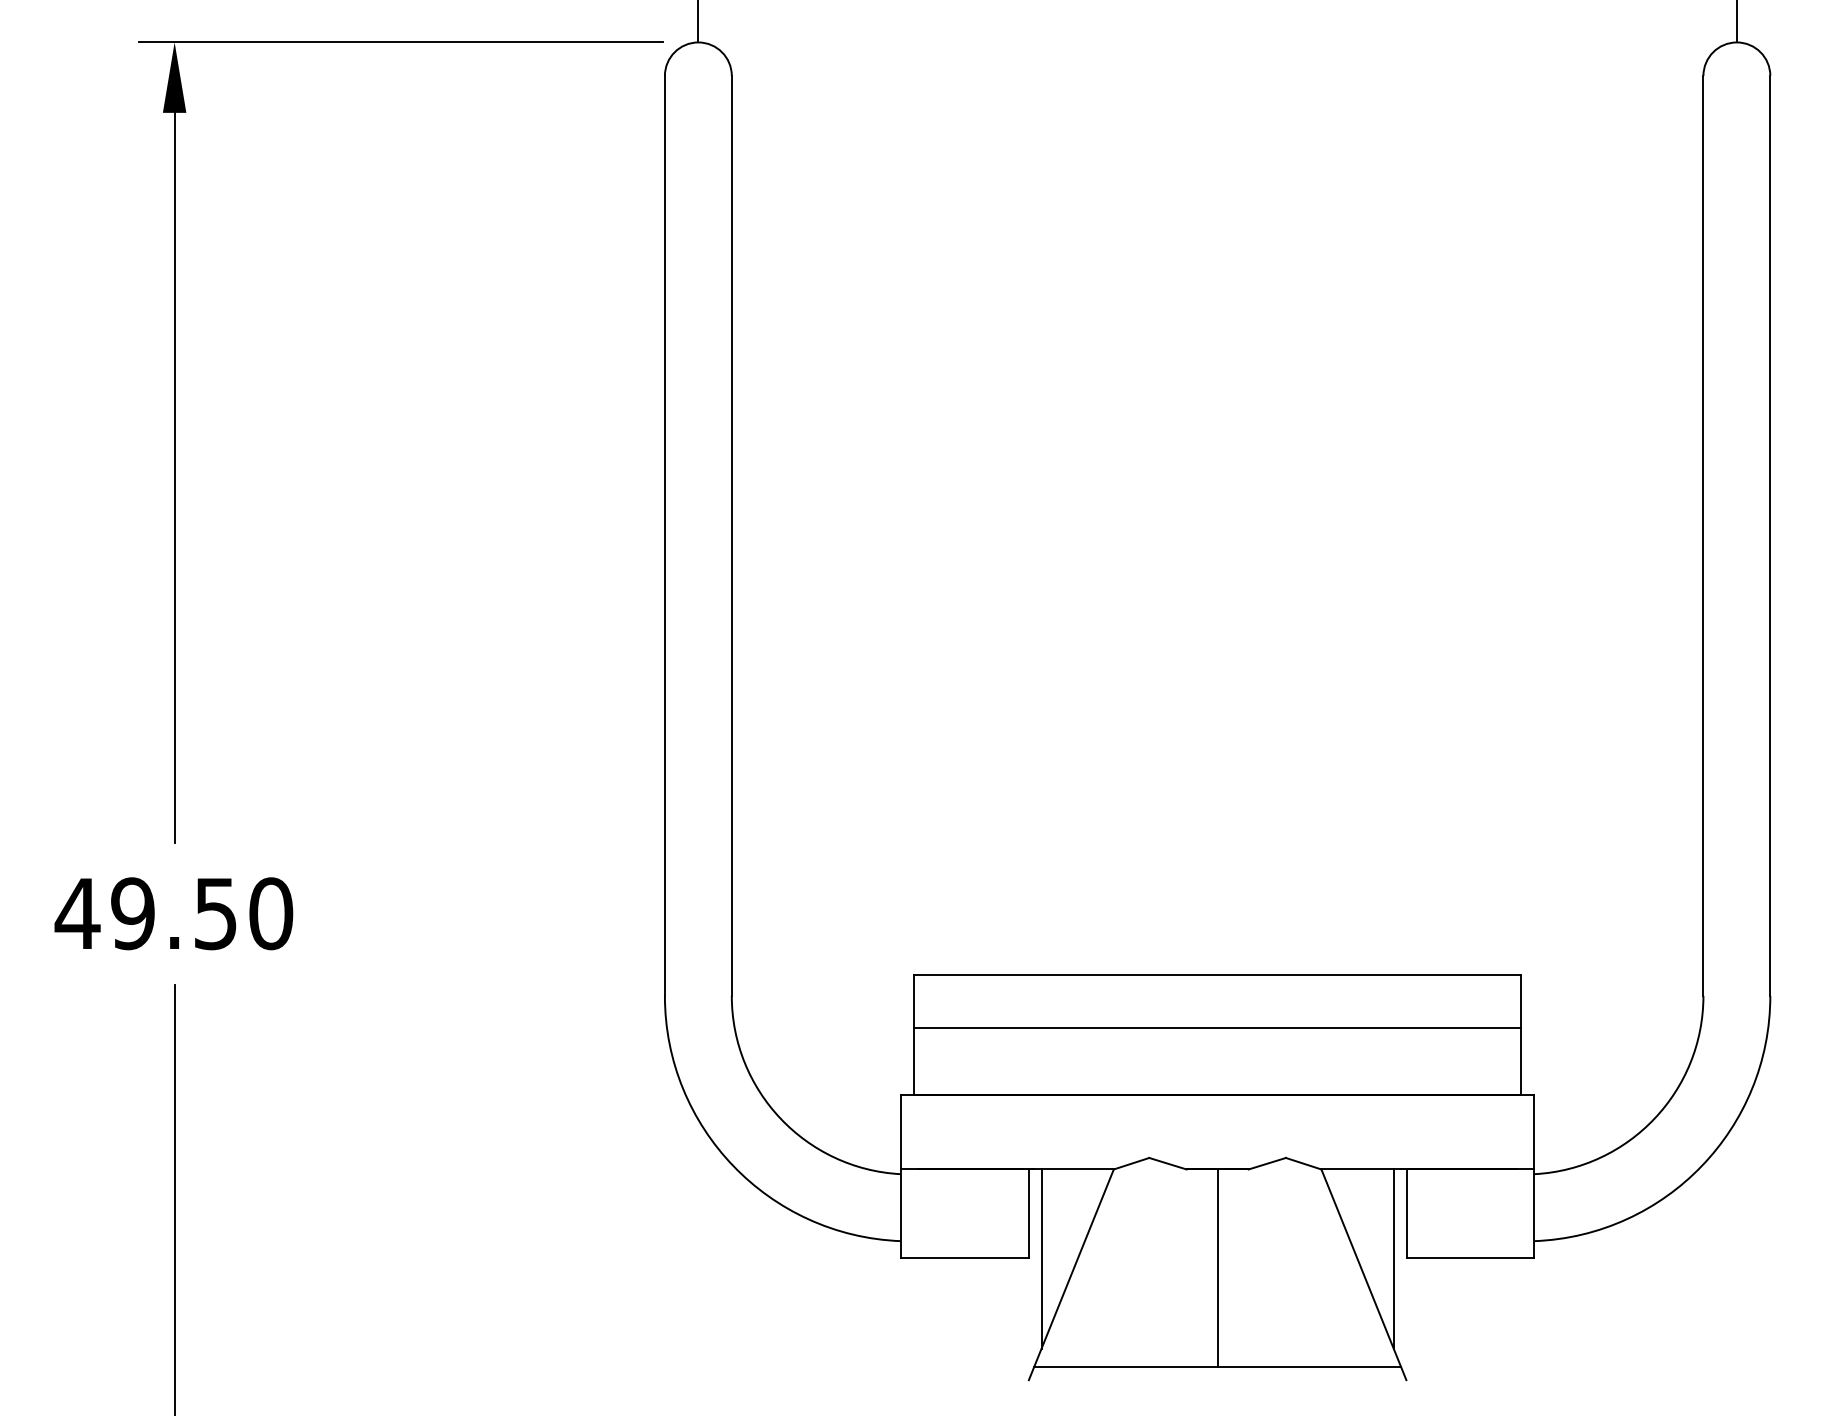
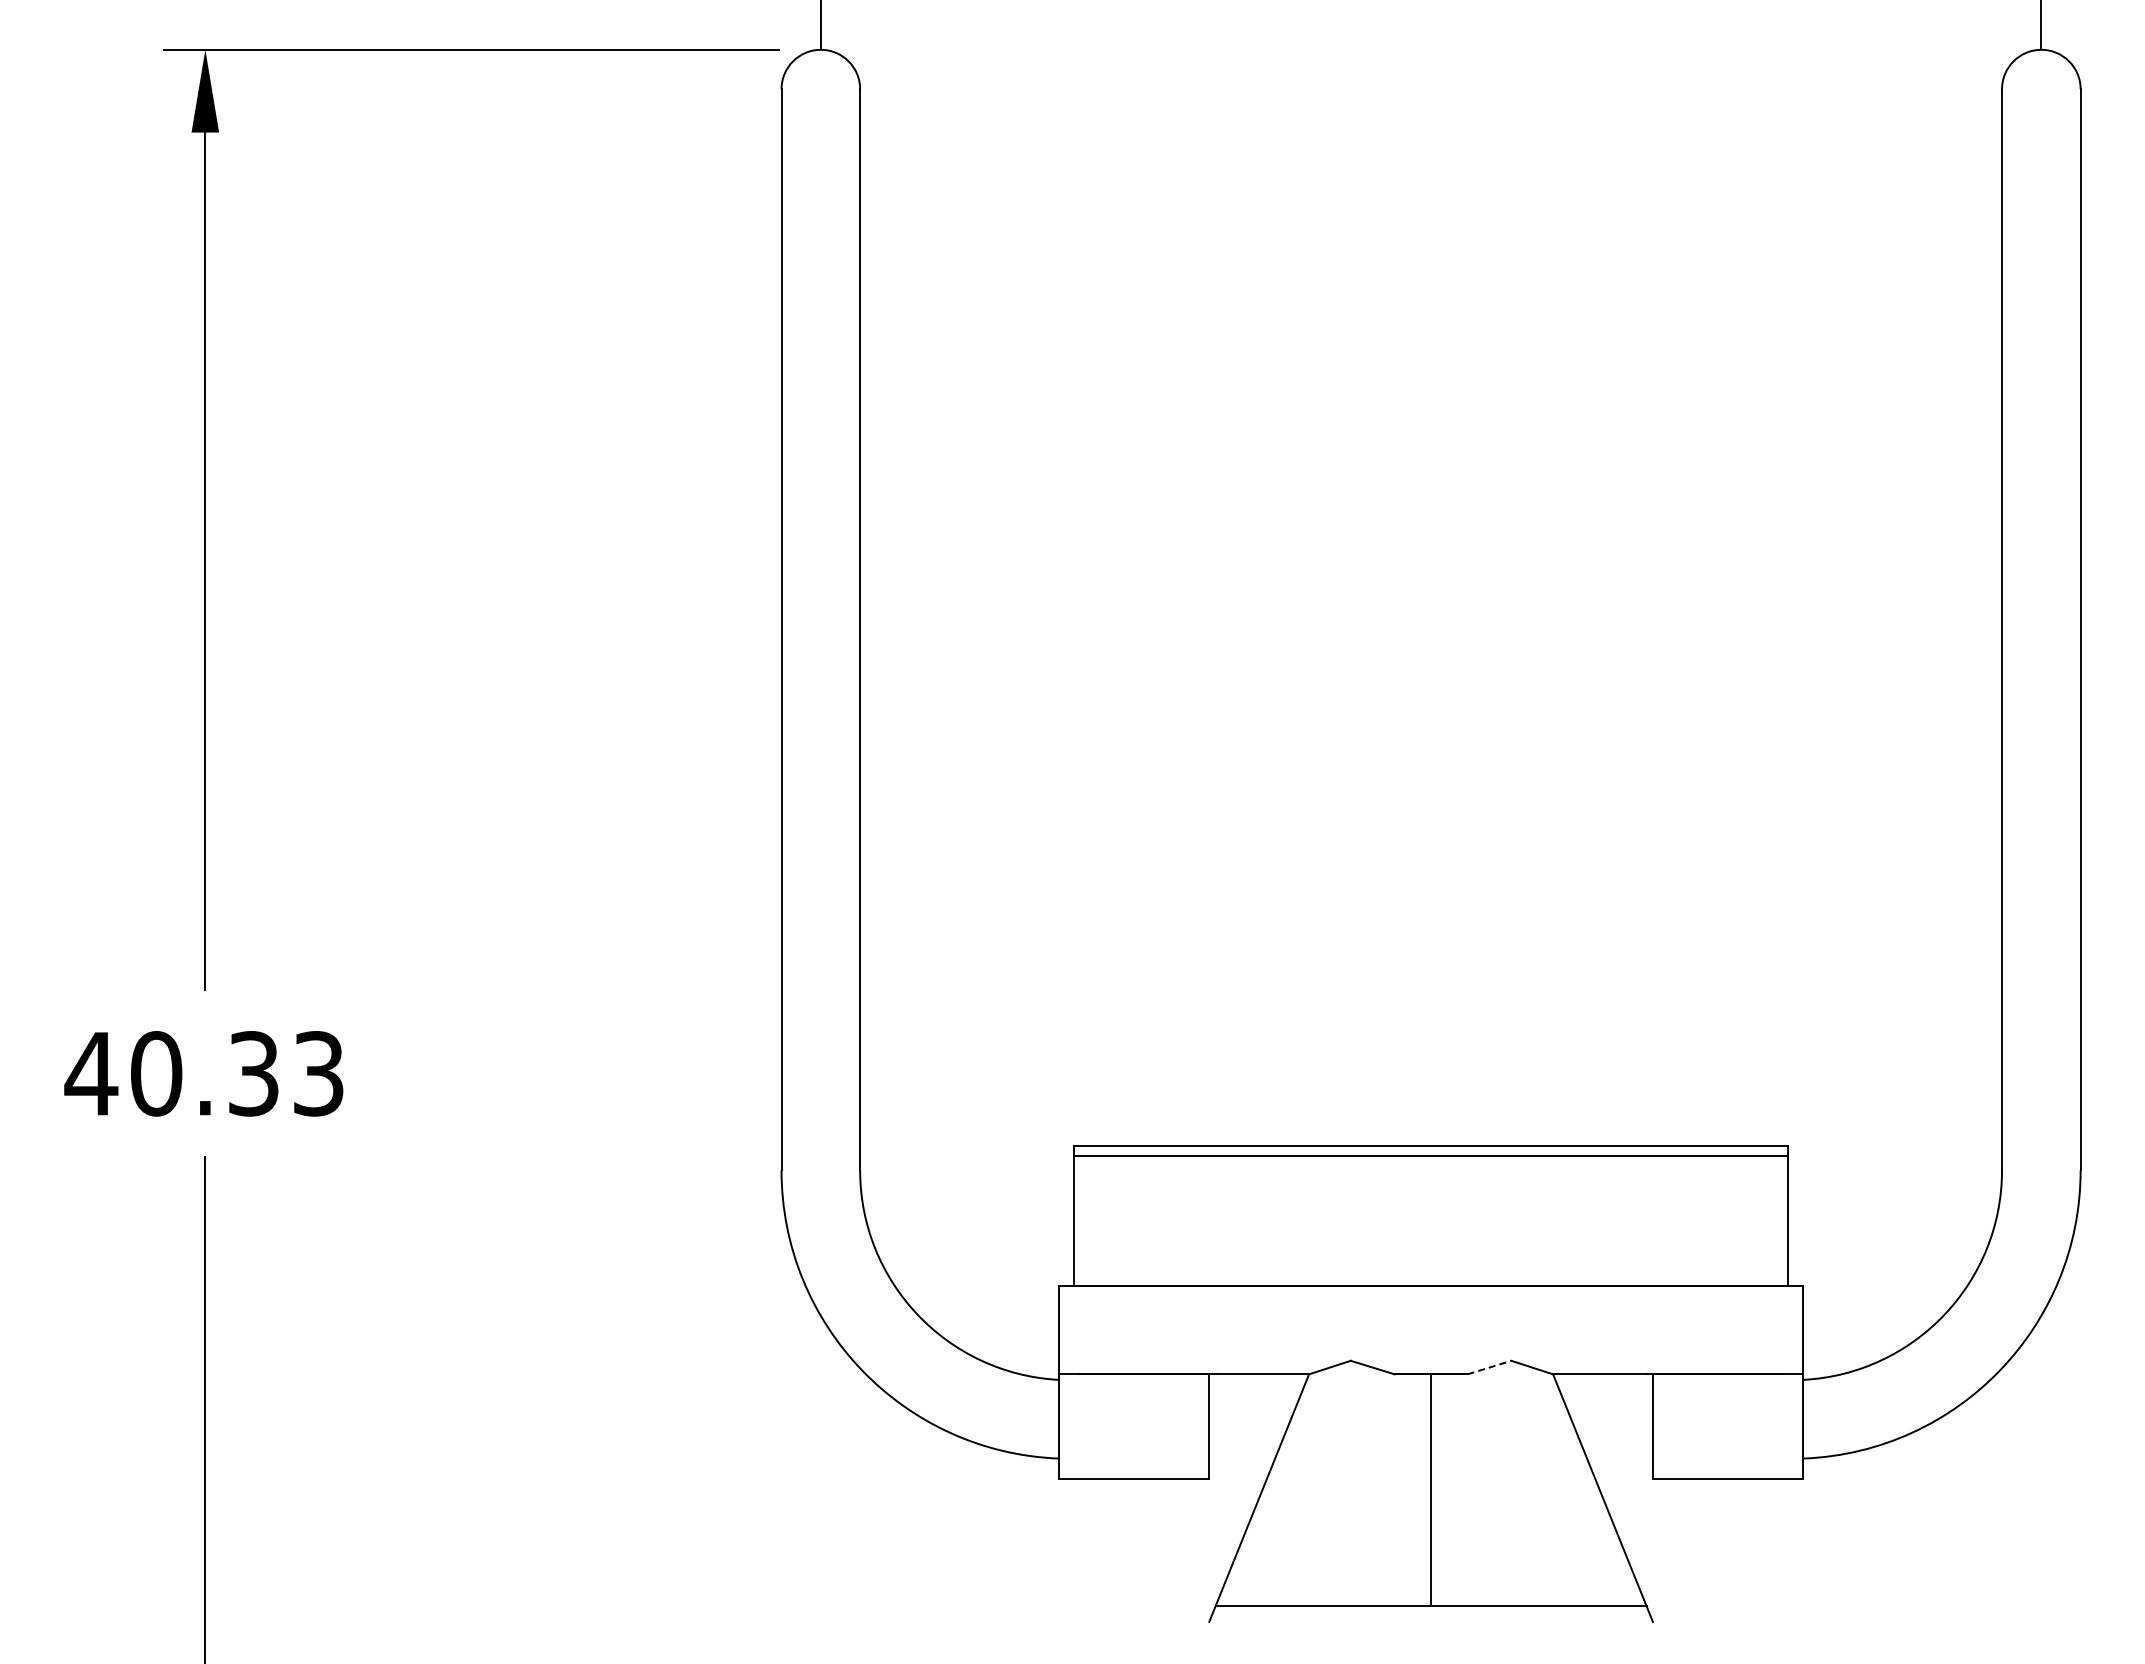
text: (201, 913) -> (237, 1073), 49.50 -> 40.33
line: (1217, 1028) -> (1430, 1156), moved
line: (1267, 1163) -> (1489, 1367), solid -> dashed
line: (1041, 1258) -> (1224, 1479), removed
line: (1393, 1258) -> (1637, 1479), removed

